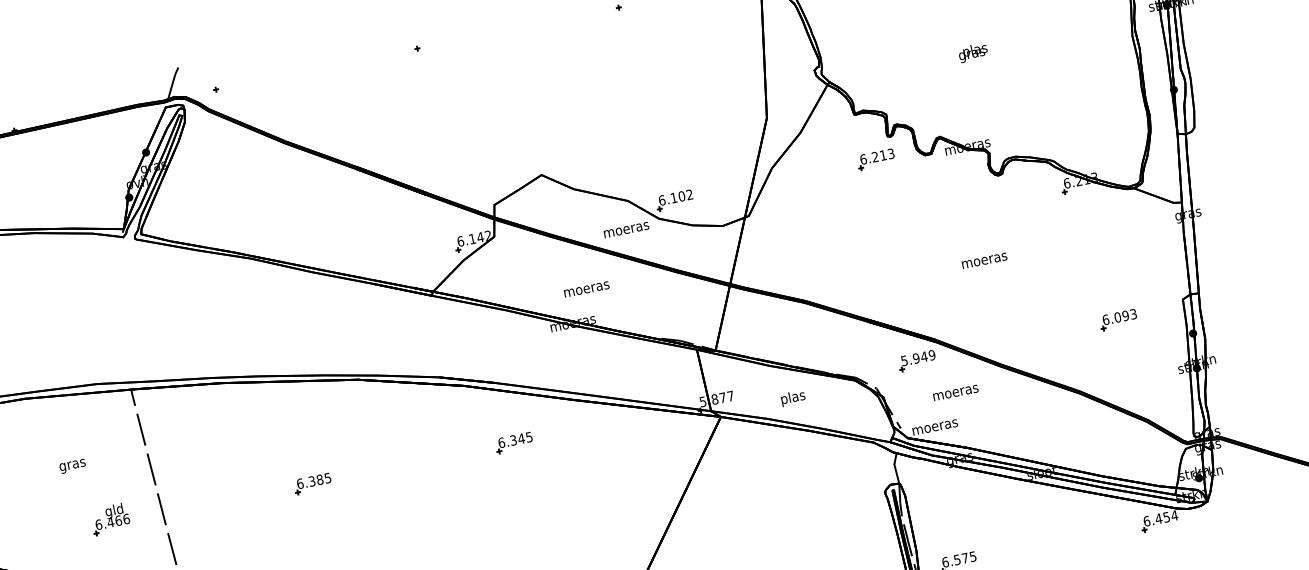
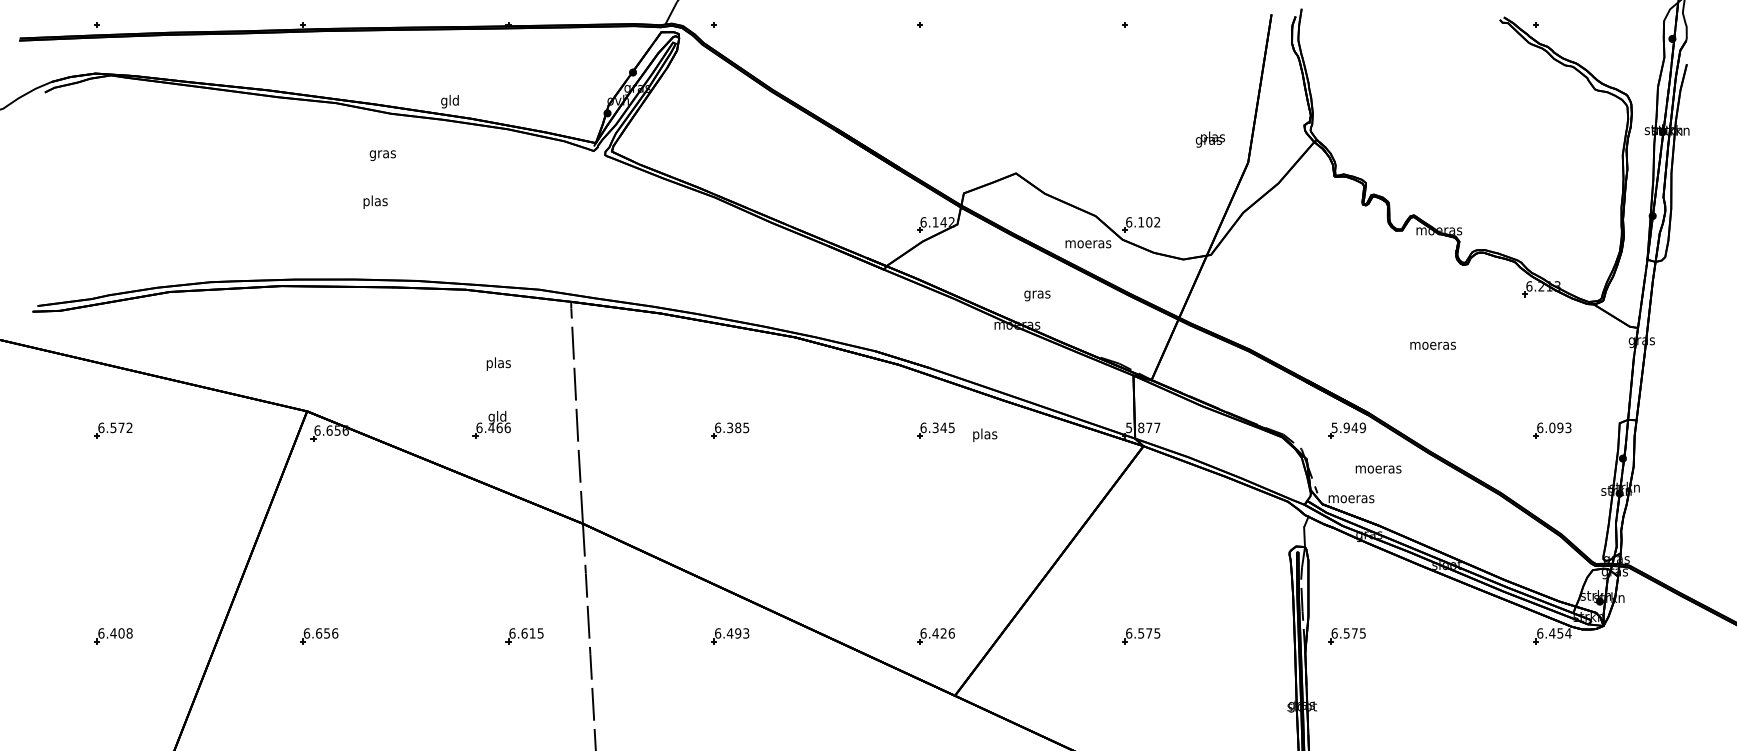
text: (972, 52) -> (1209, 139), moved
part: (875, 159) -> (1346, 224), removed
text: (586, 290) -> (1037, 295), moeras -> gras
text: (793, 398) -> (985, 435), moved
text: (72, 464) -> (498, 363), gras -> plas
part: (109, 519) -> (491, 424), moved

